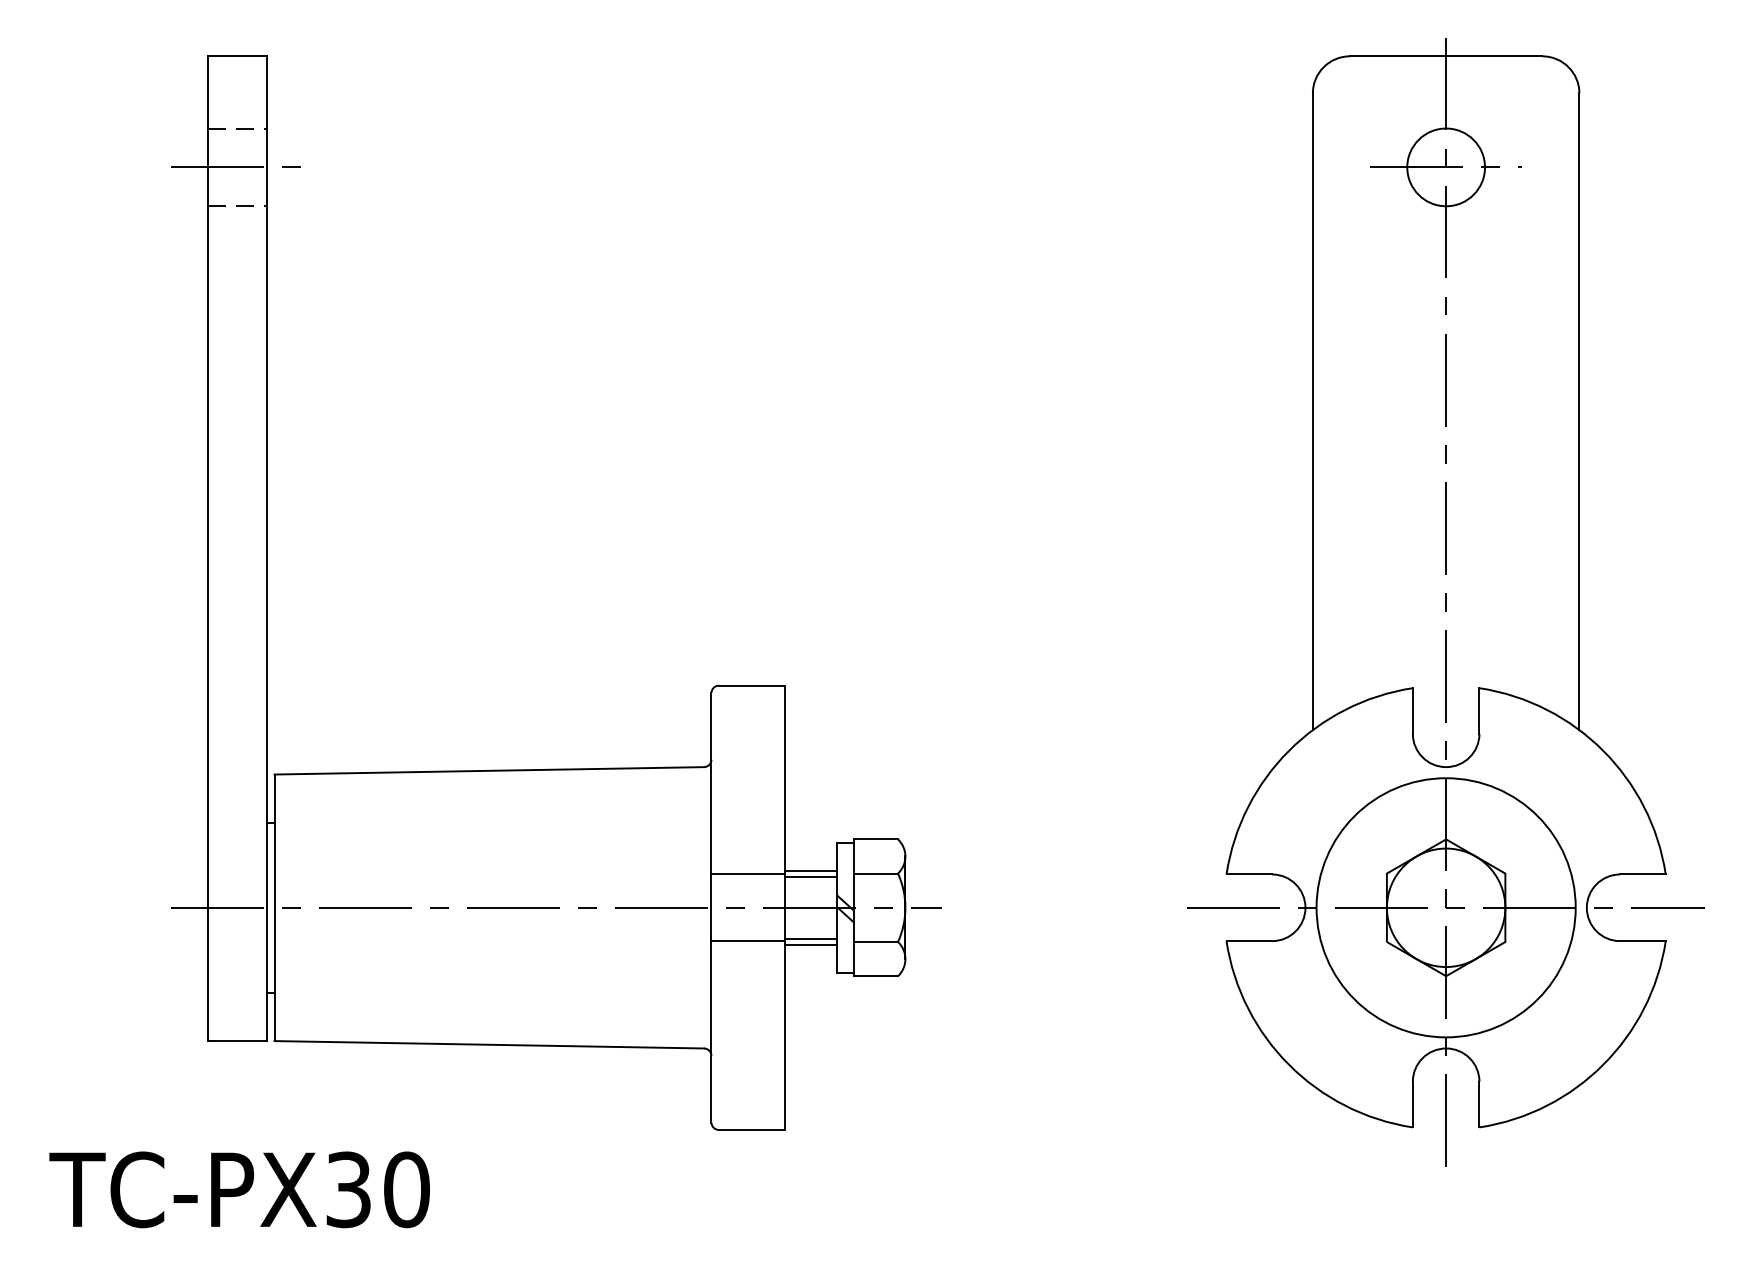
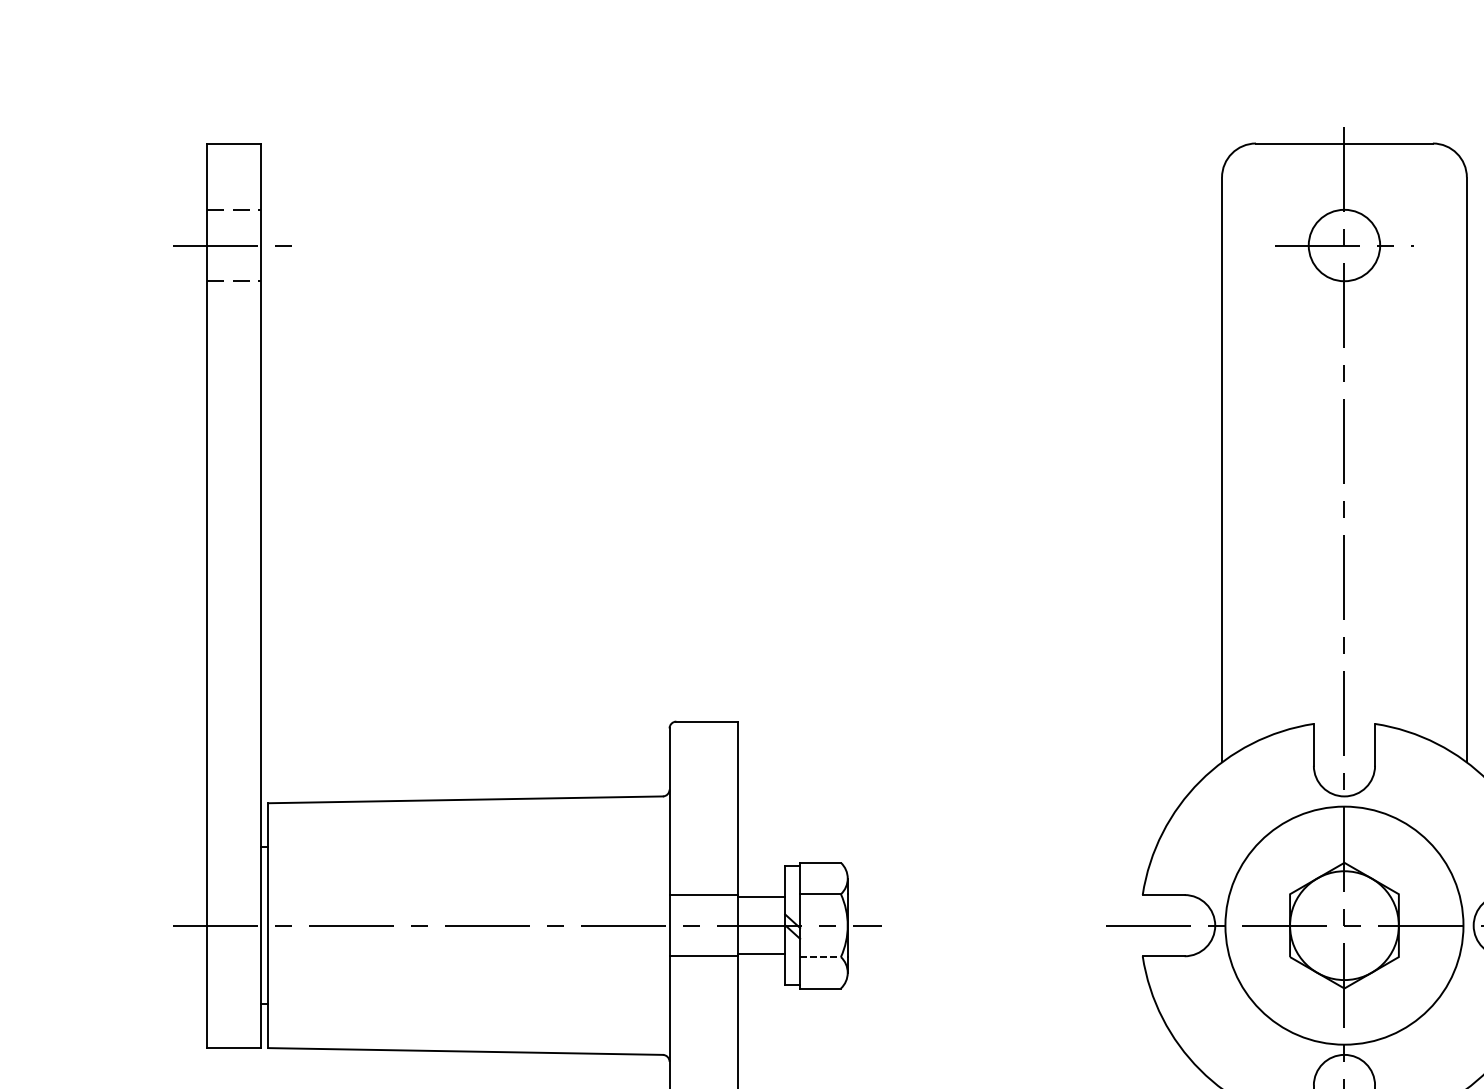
line: (811, 870) -> (761, 891), removed
line: (876, 942) -> (821, 957), solid -> dashed
line: (811, 944) -> (761, 959), removed

